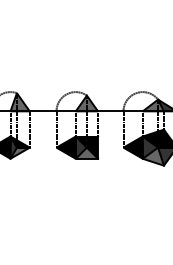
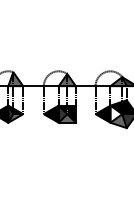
fill: (150, 147) -> (116, 114), removed

